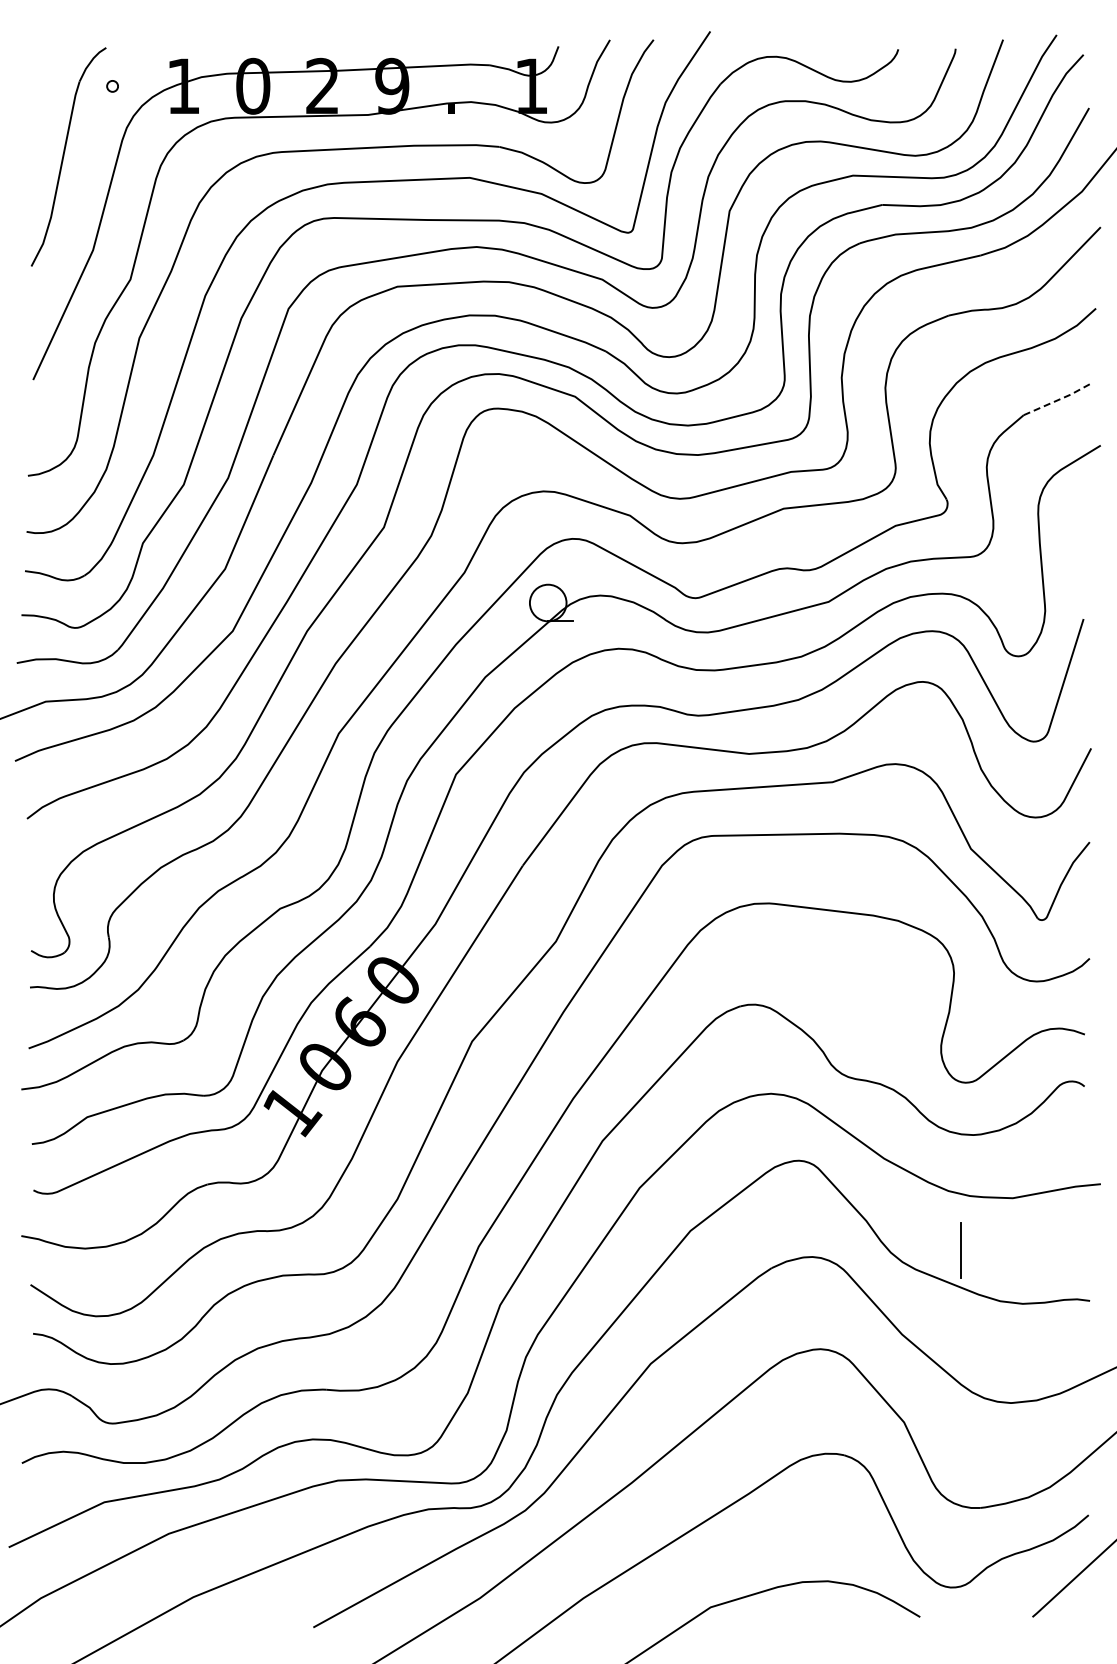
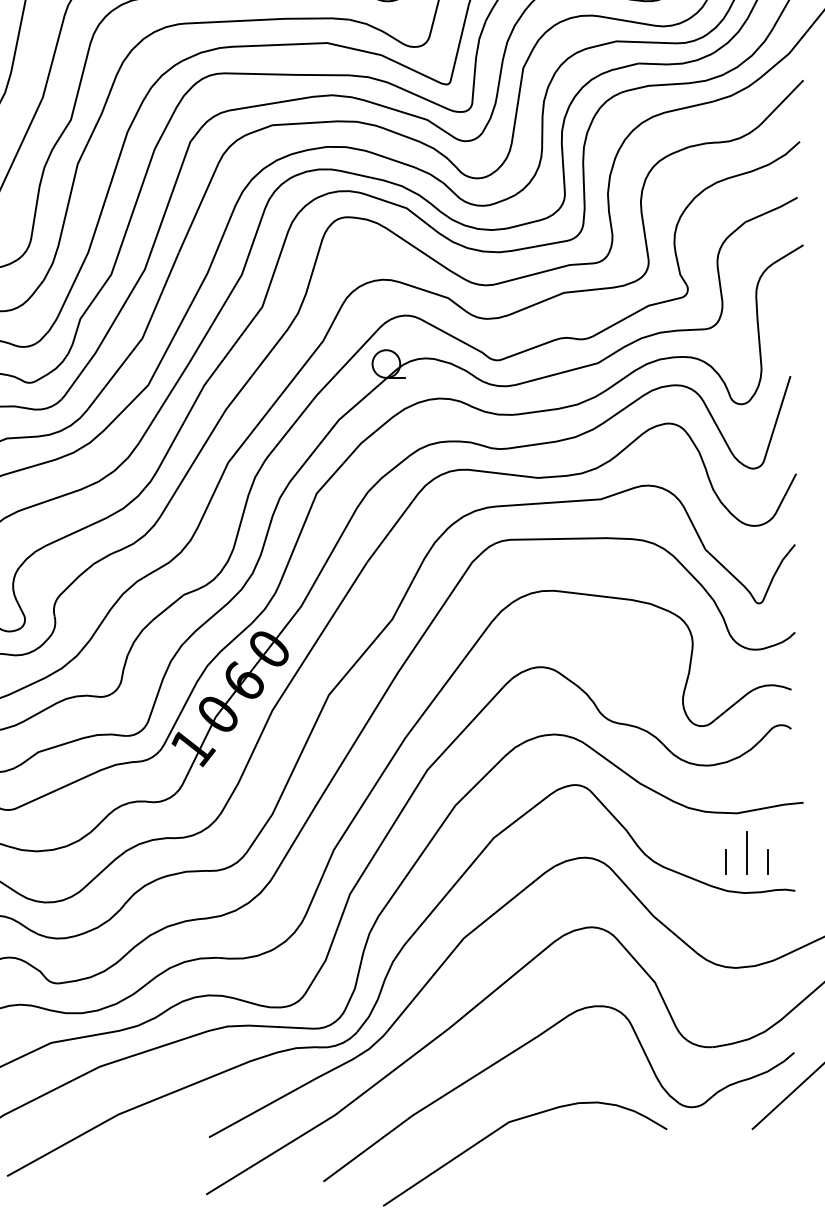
line: (1059, 399) -> (772, 210), dashed -> solid
line: (960, 1250) -> (746, 852), moved
line: (998, 1262) -> (726, 861), added
line: (1053, 1262) -> (767, 861), added

